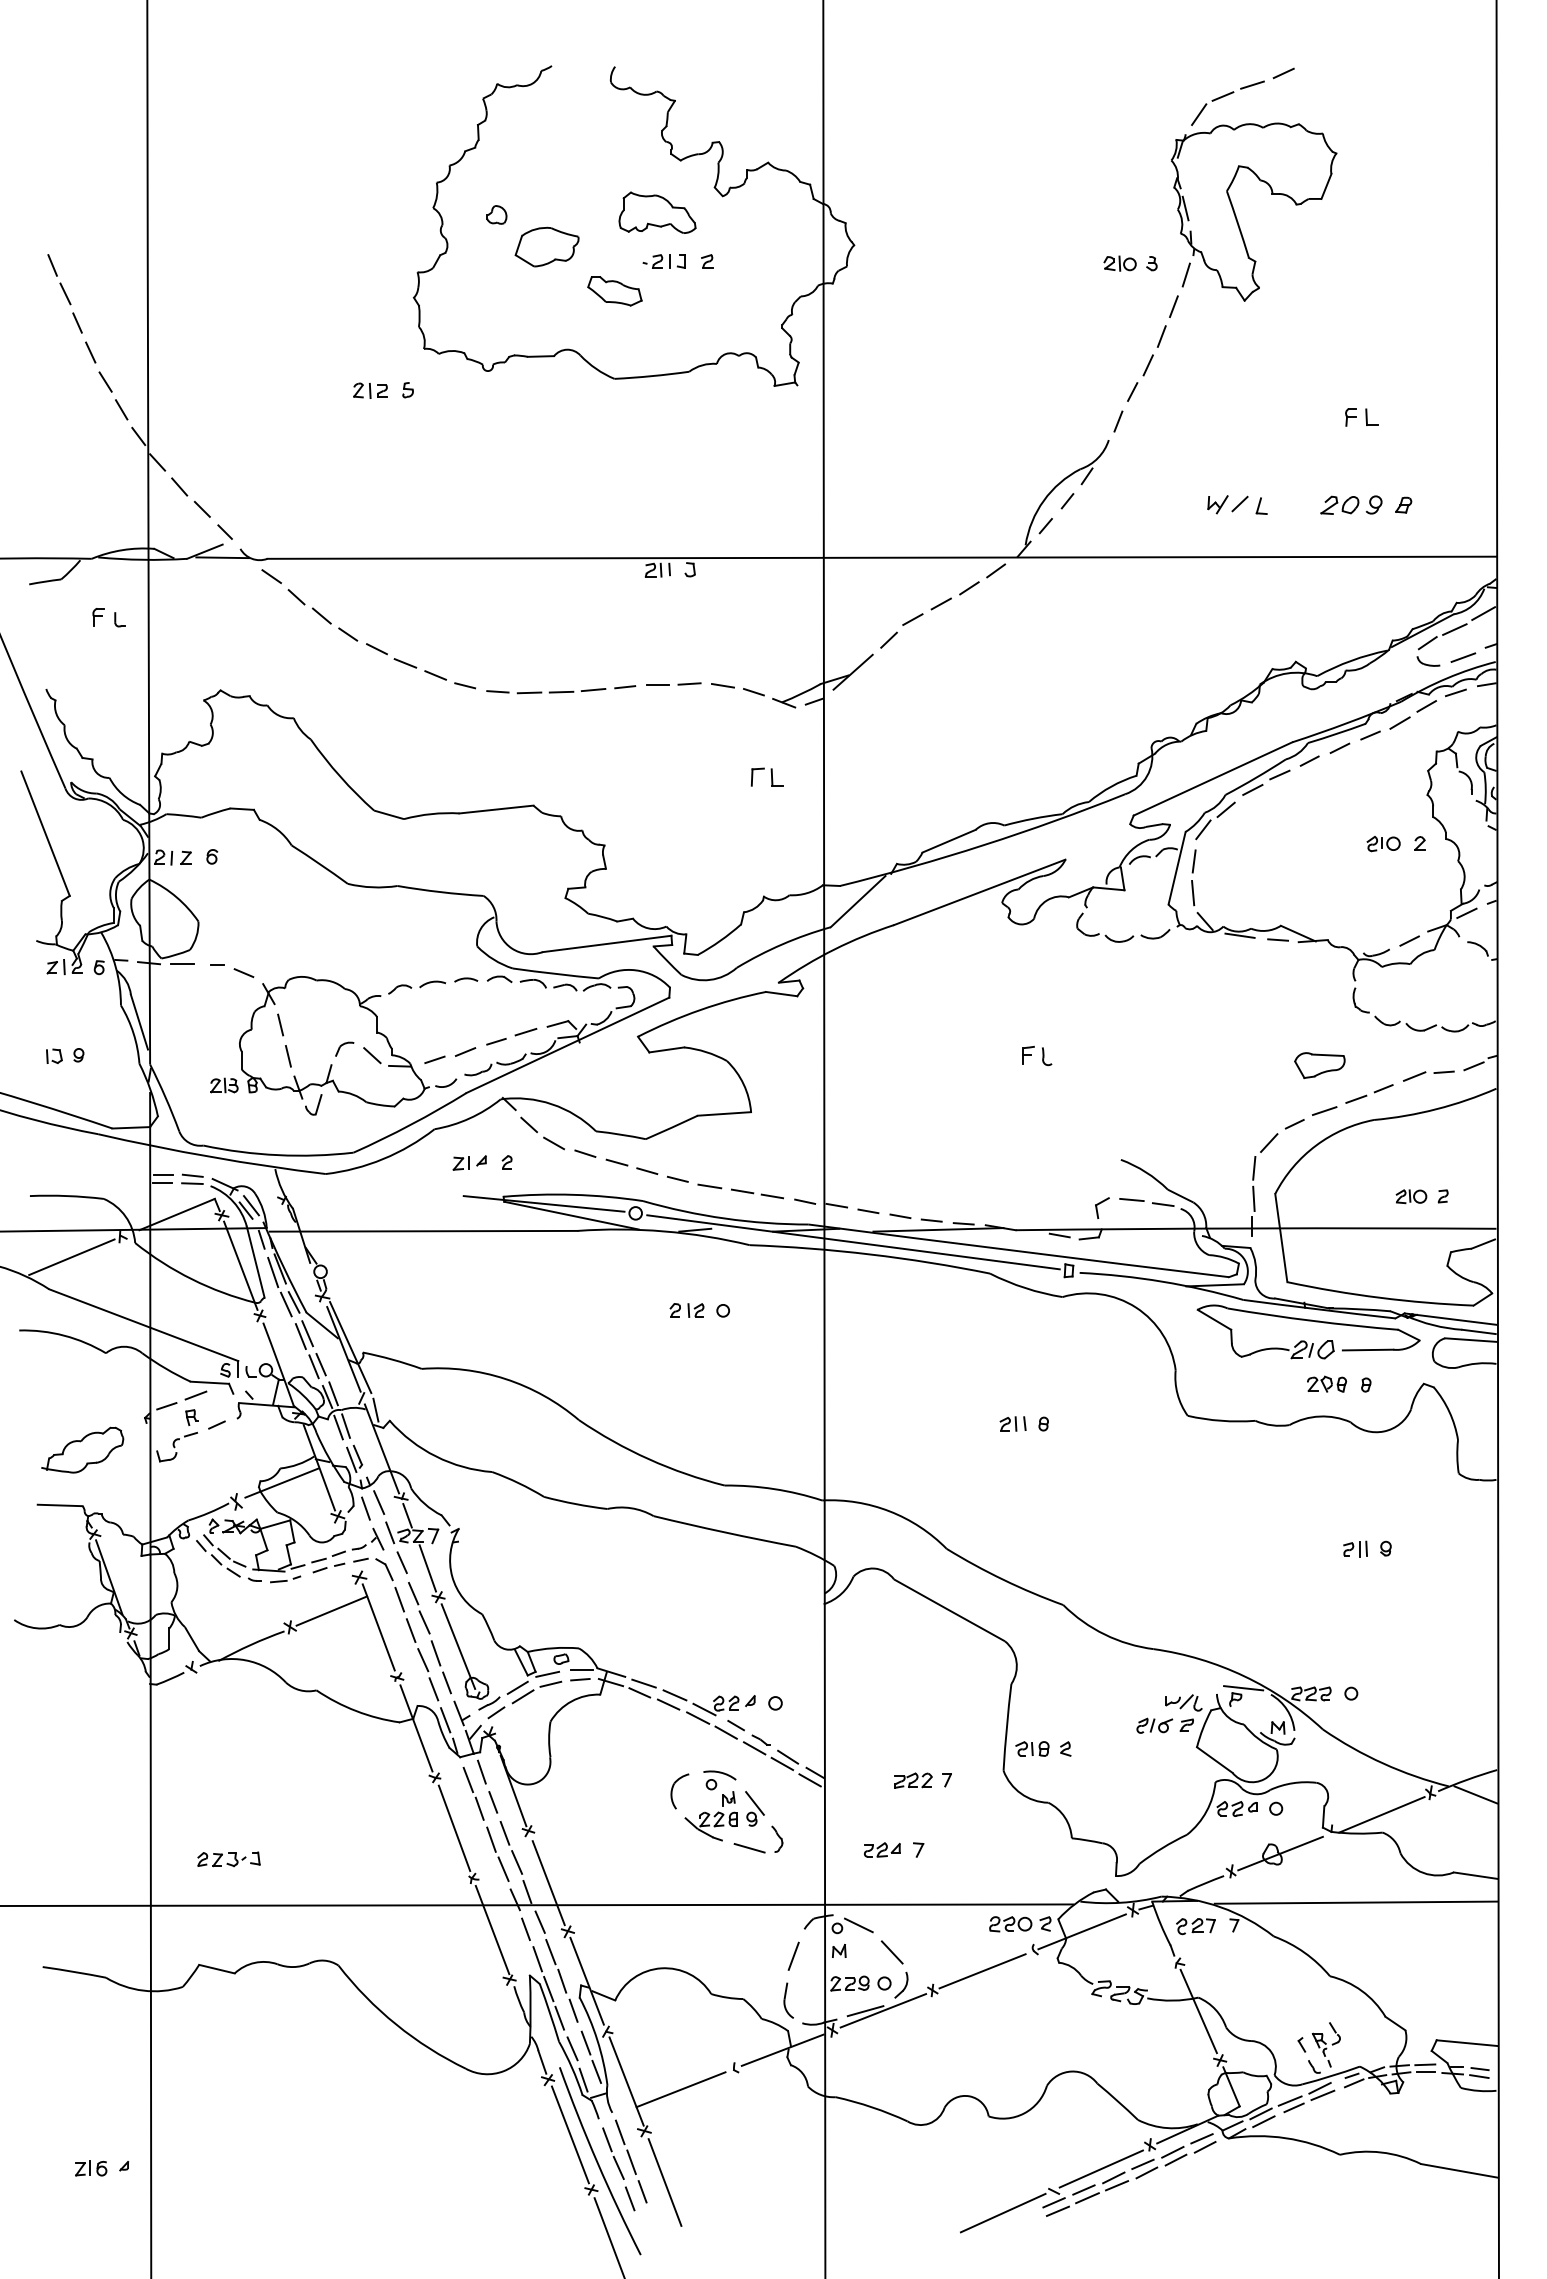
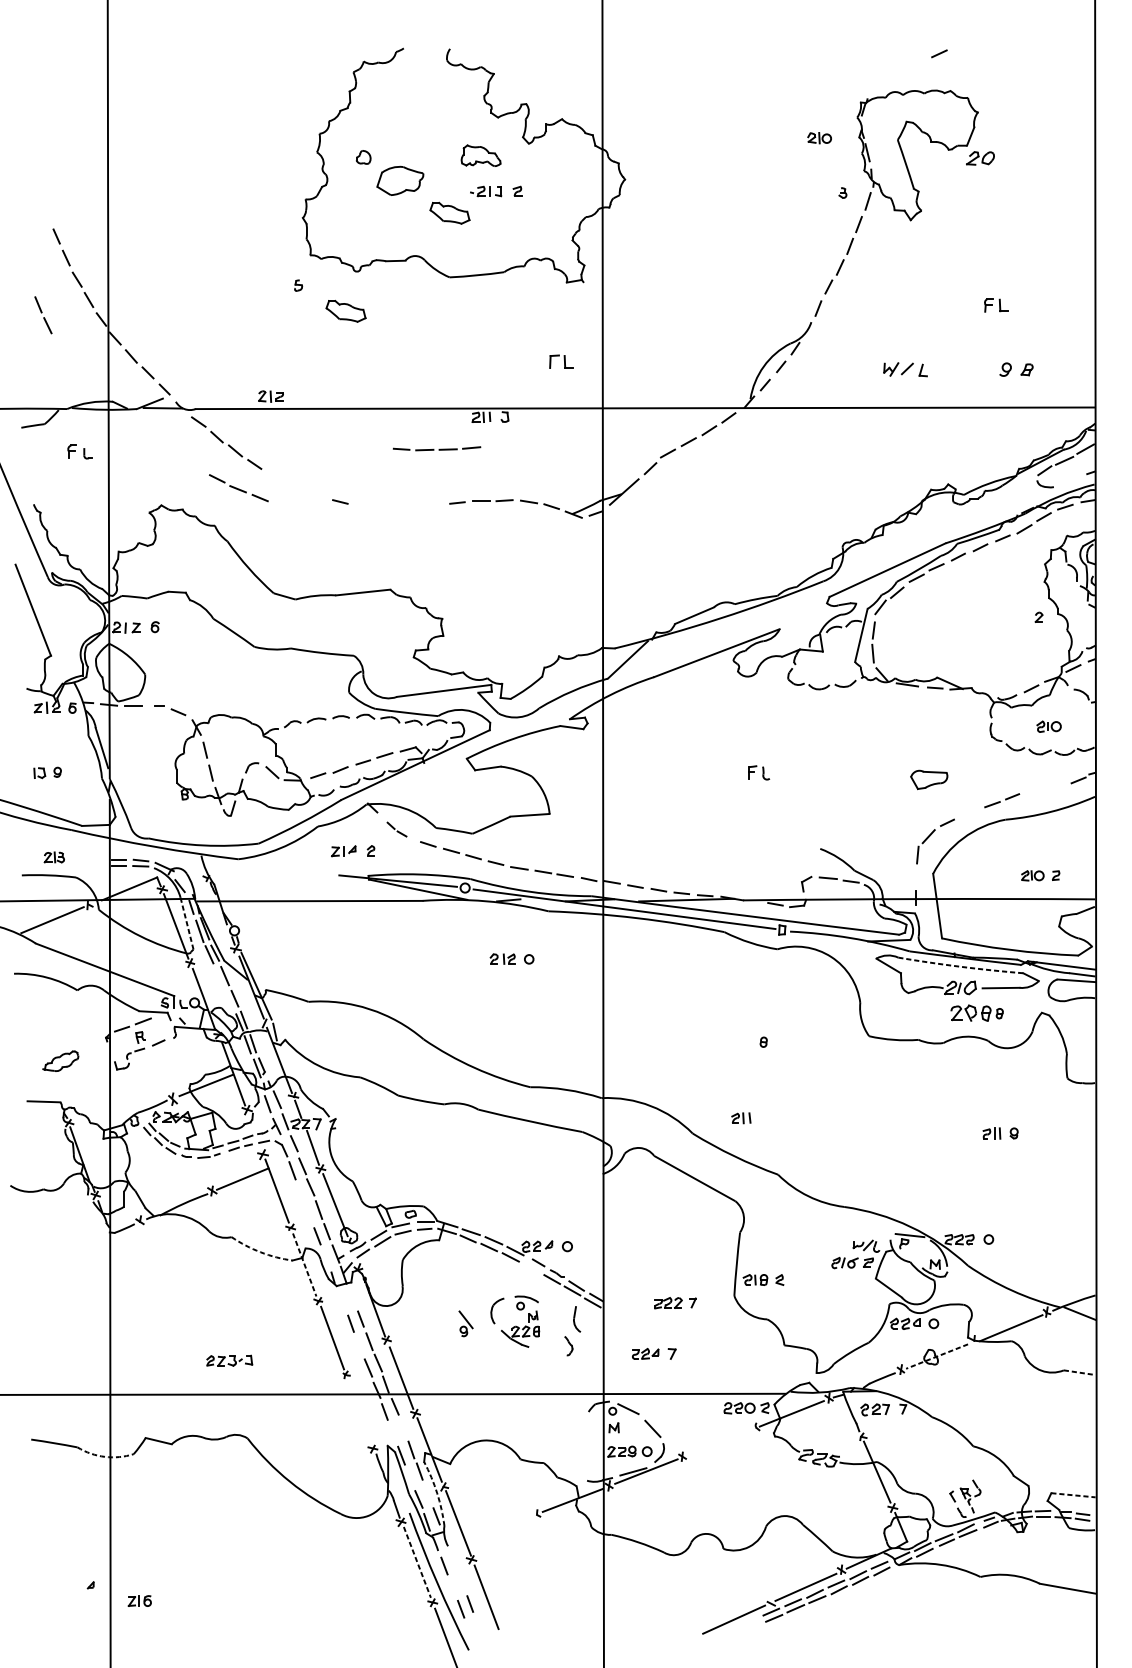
part: (1226, 96) -> (897, 70), removed
part: (657, 212) -> (481, 155), size x0.7
part: (1119, 263) -> (819, 138), moved
part: (59, 279) -> (43, 315), moved
part: (370, 390) -> (271, 396), moved
part: (472, 425) -> (345, 311), added
part: (1339, 504) -> (980, 157), moved
line: (1463, 657) -> (1070, 481), removed
part: (406, 661) -> (238, 487), moved
part: (546, 691) -> (437, 449), moved
part: (766, 776) -> (560, 361), moved
part: (1383, 844) -> (1048, 727), moved
part: (1319, 1065) -> (928, 779), moved
part: (1428, 1075) -> (1045, 787), removed
part: (224, 1085) -> (54, 857), moved
line: (1324, 1111) -> (969, 813), removed
part: (542, 1133) -> (396, 829), size x0.6
line: (1253, 1198) -> (917, 877), removed
line: (251, 1205) -> (184, 882), removed
line: (255, 1262) -> (186, 924), solid -> dashed
arc: (1312, 1320) -> (960, 966), solid -> dashed
line: (300, 1336) -> (219, 978), removed
line: (313, 1366) -> (229, 1000), removed
part: (1326, 1383) -> (970, 1012), size x1.4
part: (1012, 1423) -> (740, 1117), moved
part: (82, 1449) -> (60, 1060), size x0.6
line: (410, 1630) -> (300, 1193), removed
line: (423, 1660) -> (309, 1215), removed
arc: (356, 1711) -> (260, 1252), solid -> dashed
line: (445, 1720) -> (325, 1259), removed
line: (416, 1728) -> (304, 1265), solid -> dashed
line: (725, 1732) -> (530, 1267), removed
line: (481, 1771) -> (352, 1296), removed
line: (468, 1779) -> (342, 1302), removed
part: (754, 1808) -> (465, 1323), moved
line: (491, 1839) -> (359, 1346), removed
line: (749, 1848) -> (548, 1352), removed
line: (1280, 1853) -> (937, 1356), solid -> dashed
part: (228, 1859) -> (229, 1360), moved
line: (1475, 1875) -> (1079, 1372), solid -> dashed
line: (1355, 1902) -> (991, 1392), removed
line: (492, 1929) -> (360, 1412), removed
line: (550, 1952) -> (402, 1428), removed
line: (793, 1955) -> (580, 1431), removed
line: (537, 1959) -> (393, 1434), removed
line: (982, 1971) -> (718, 1442), removed
arc: (143, 1990) -> (104, 1456), solid -> dashed
part: (788, 2000) -> (576, 1319), moved
line: (559, 2017) -> (409, 1476), removed
arc: (597, 2040) -> (437, 1493), solid -> dashed
line: (585, 2042) -> (428, 1494), removed
line: (1467, 2043) -> (1073, 1495), solid -> dashed
line: (680, 2089) -> (497, 1529), removed
line: (619, 2132) -> (453, 1560), removed
line: (570, 2134) -> (417, 1562), solid -> dashed
line: (631, 2162) -> (462, 1582), removed
line: (618, 2167) -> (452, 1586), removed
part: (91, 2168) -> (140, 1600), moved

